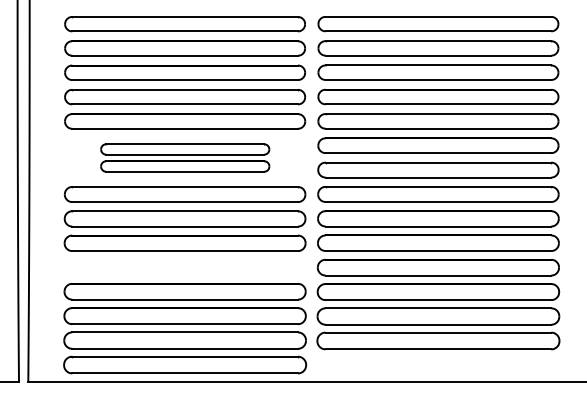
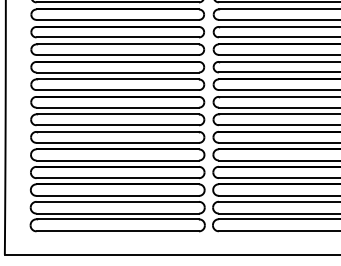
part: (185, 157) -> (118, 93), size x1.43
part: (185, 328) -> (118, 199), moved

